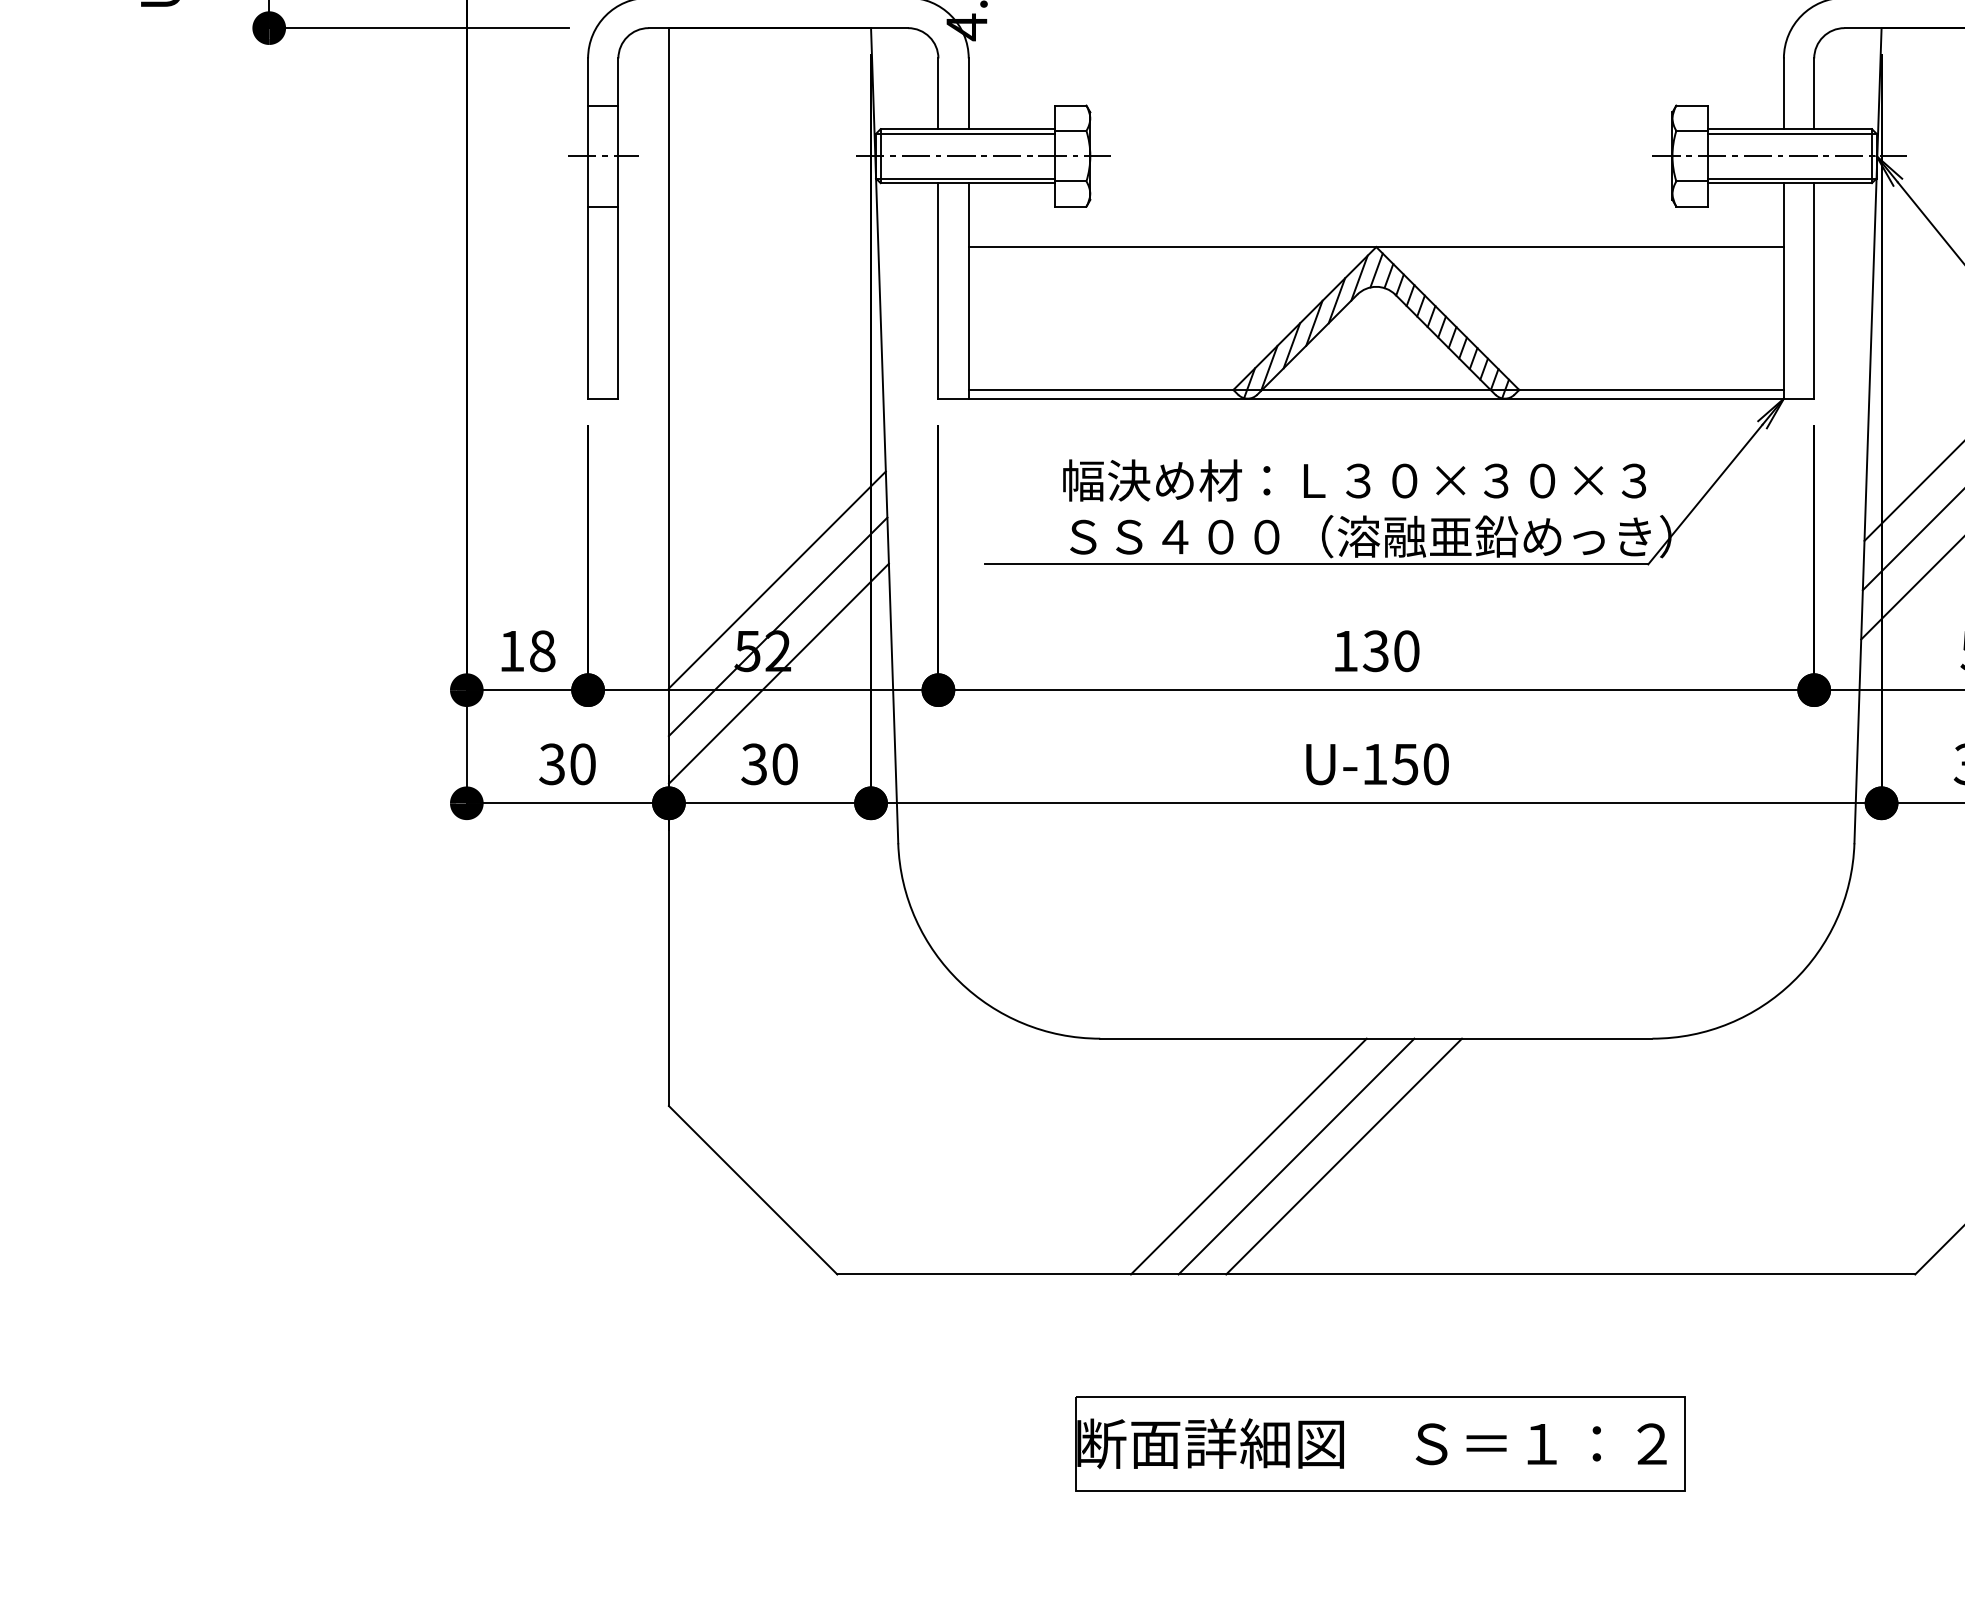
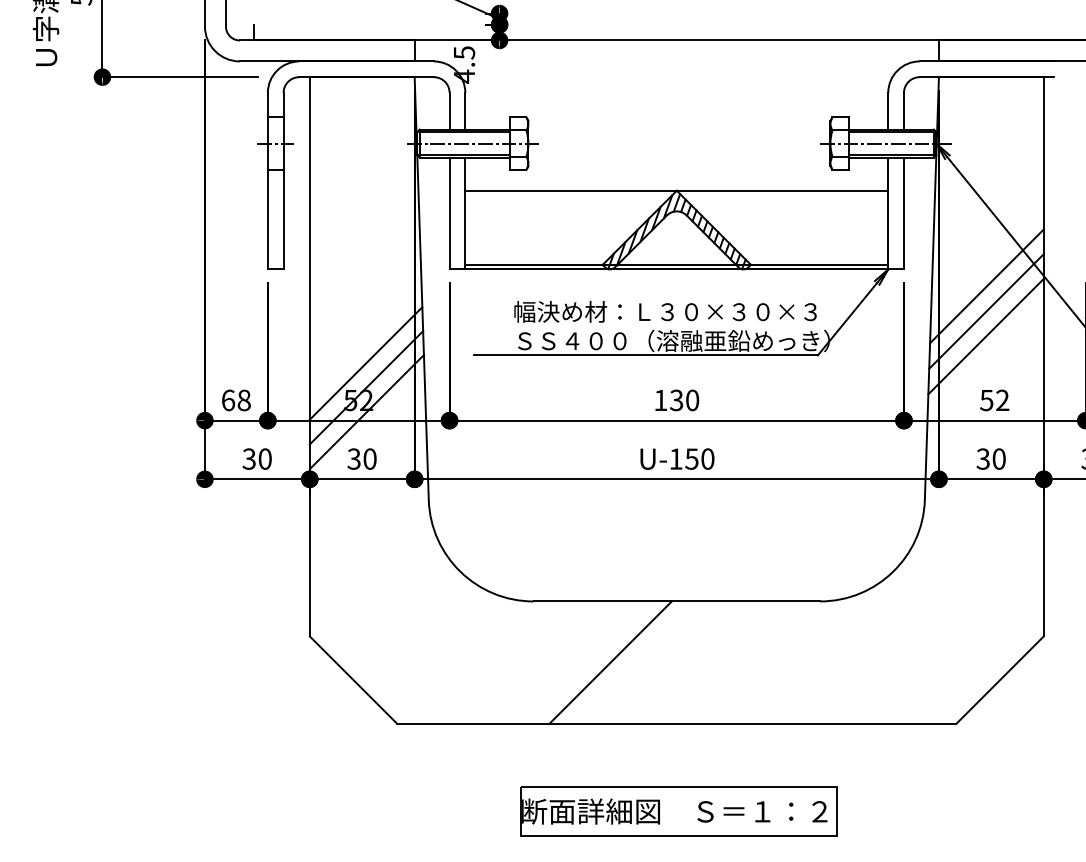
text: (512, 651) -> (228, 400), 18 -> 68
line: (1296, 1156) -> (635, 662), removed
line: (1342, 1156) -> (659, 662), removed

